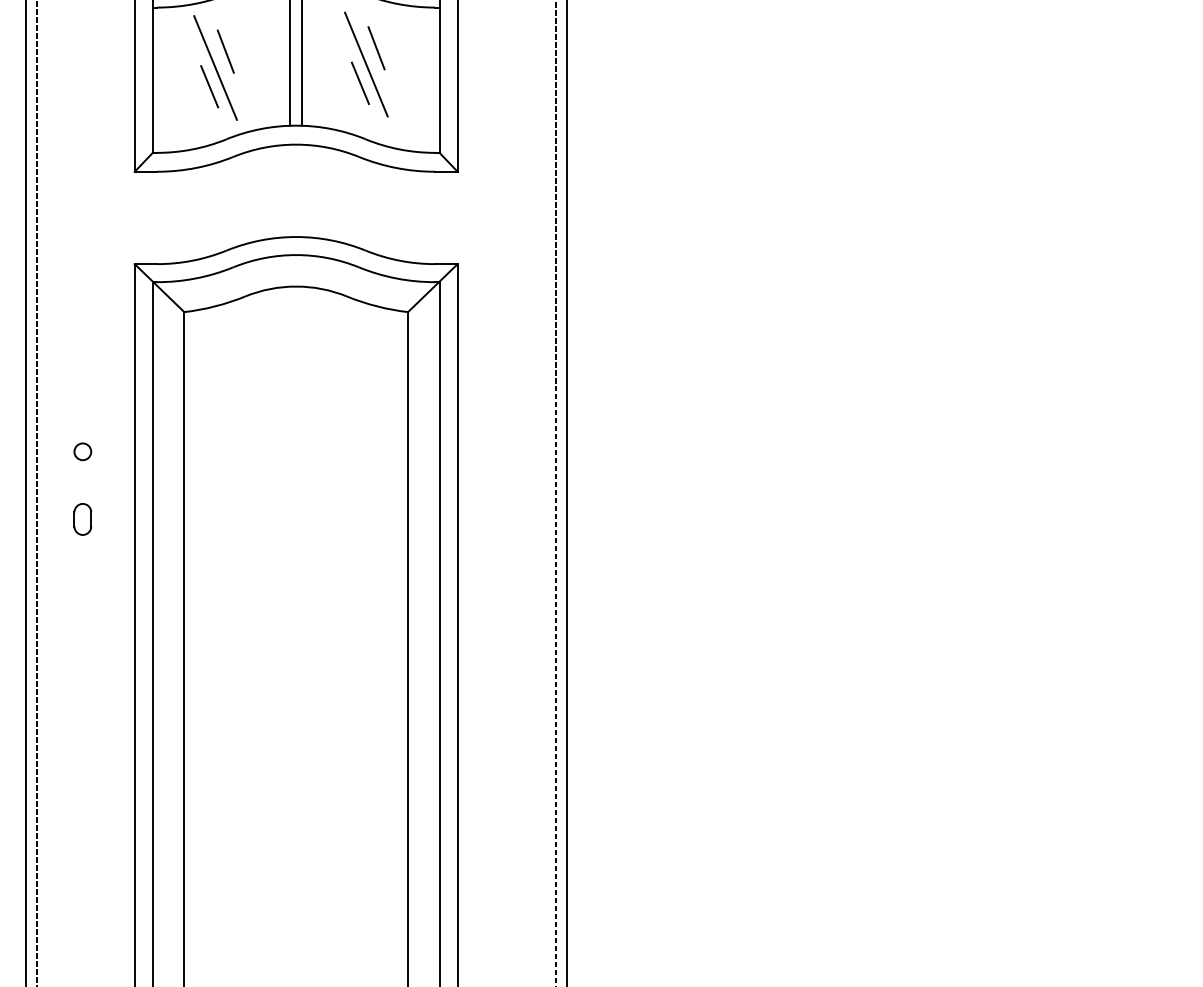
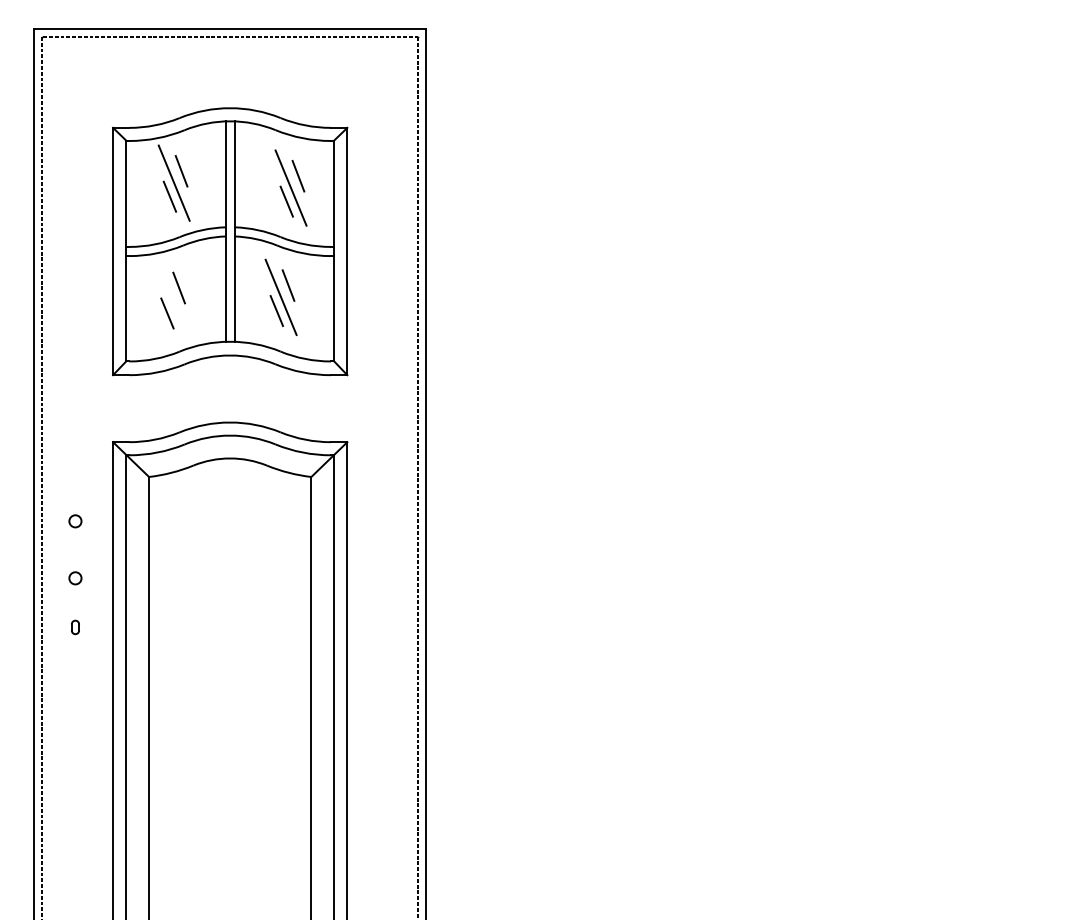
line: (215, 67) -> (171, 299), removed
circle: (82, 373) -> (75, 521), added
part: (82, 519) -> (75, 627), size x0.6

